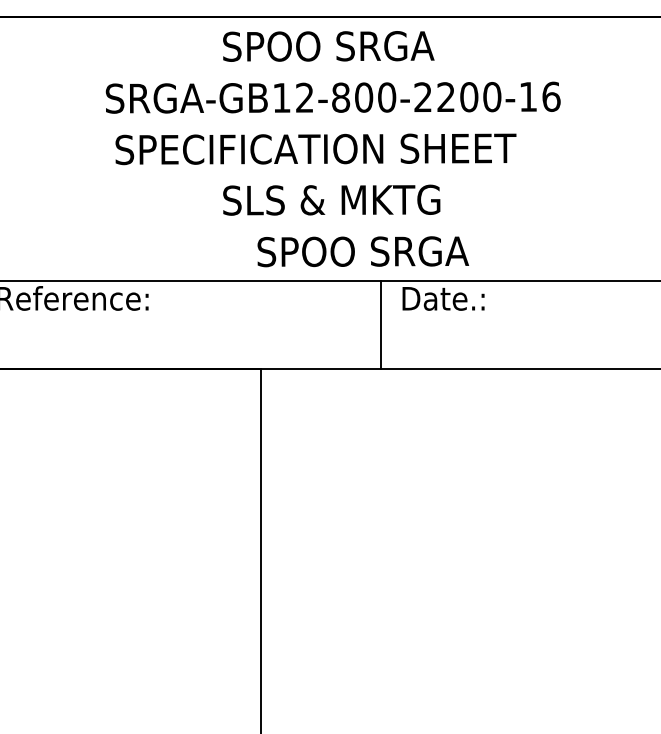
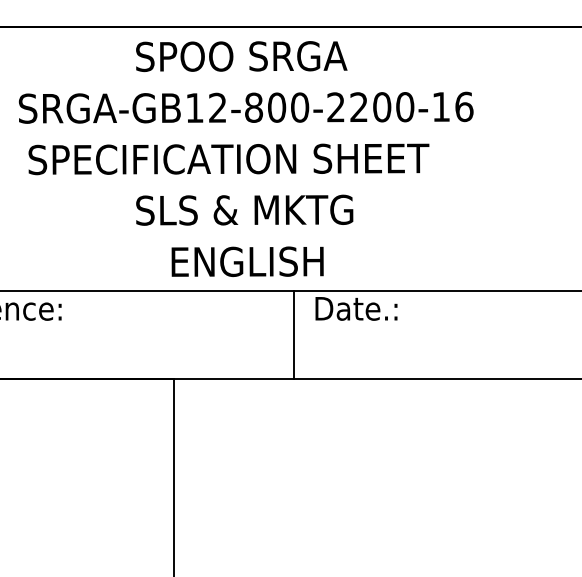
text: (363, 251) -> (276, 261), SPOO SRGA -> ENGLISH

